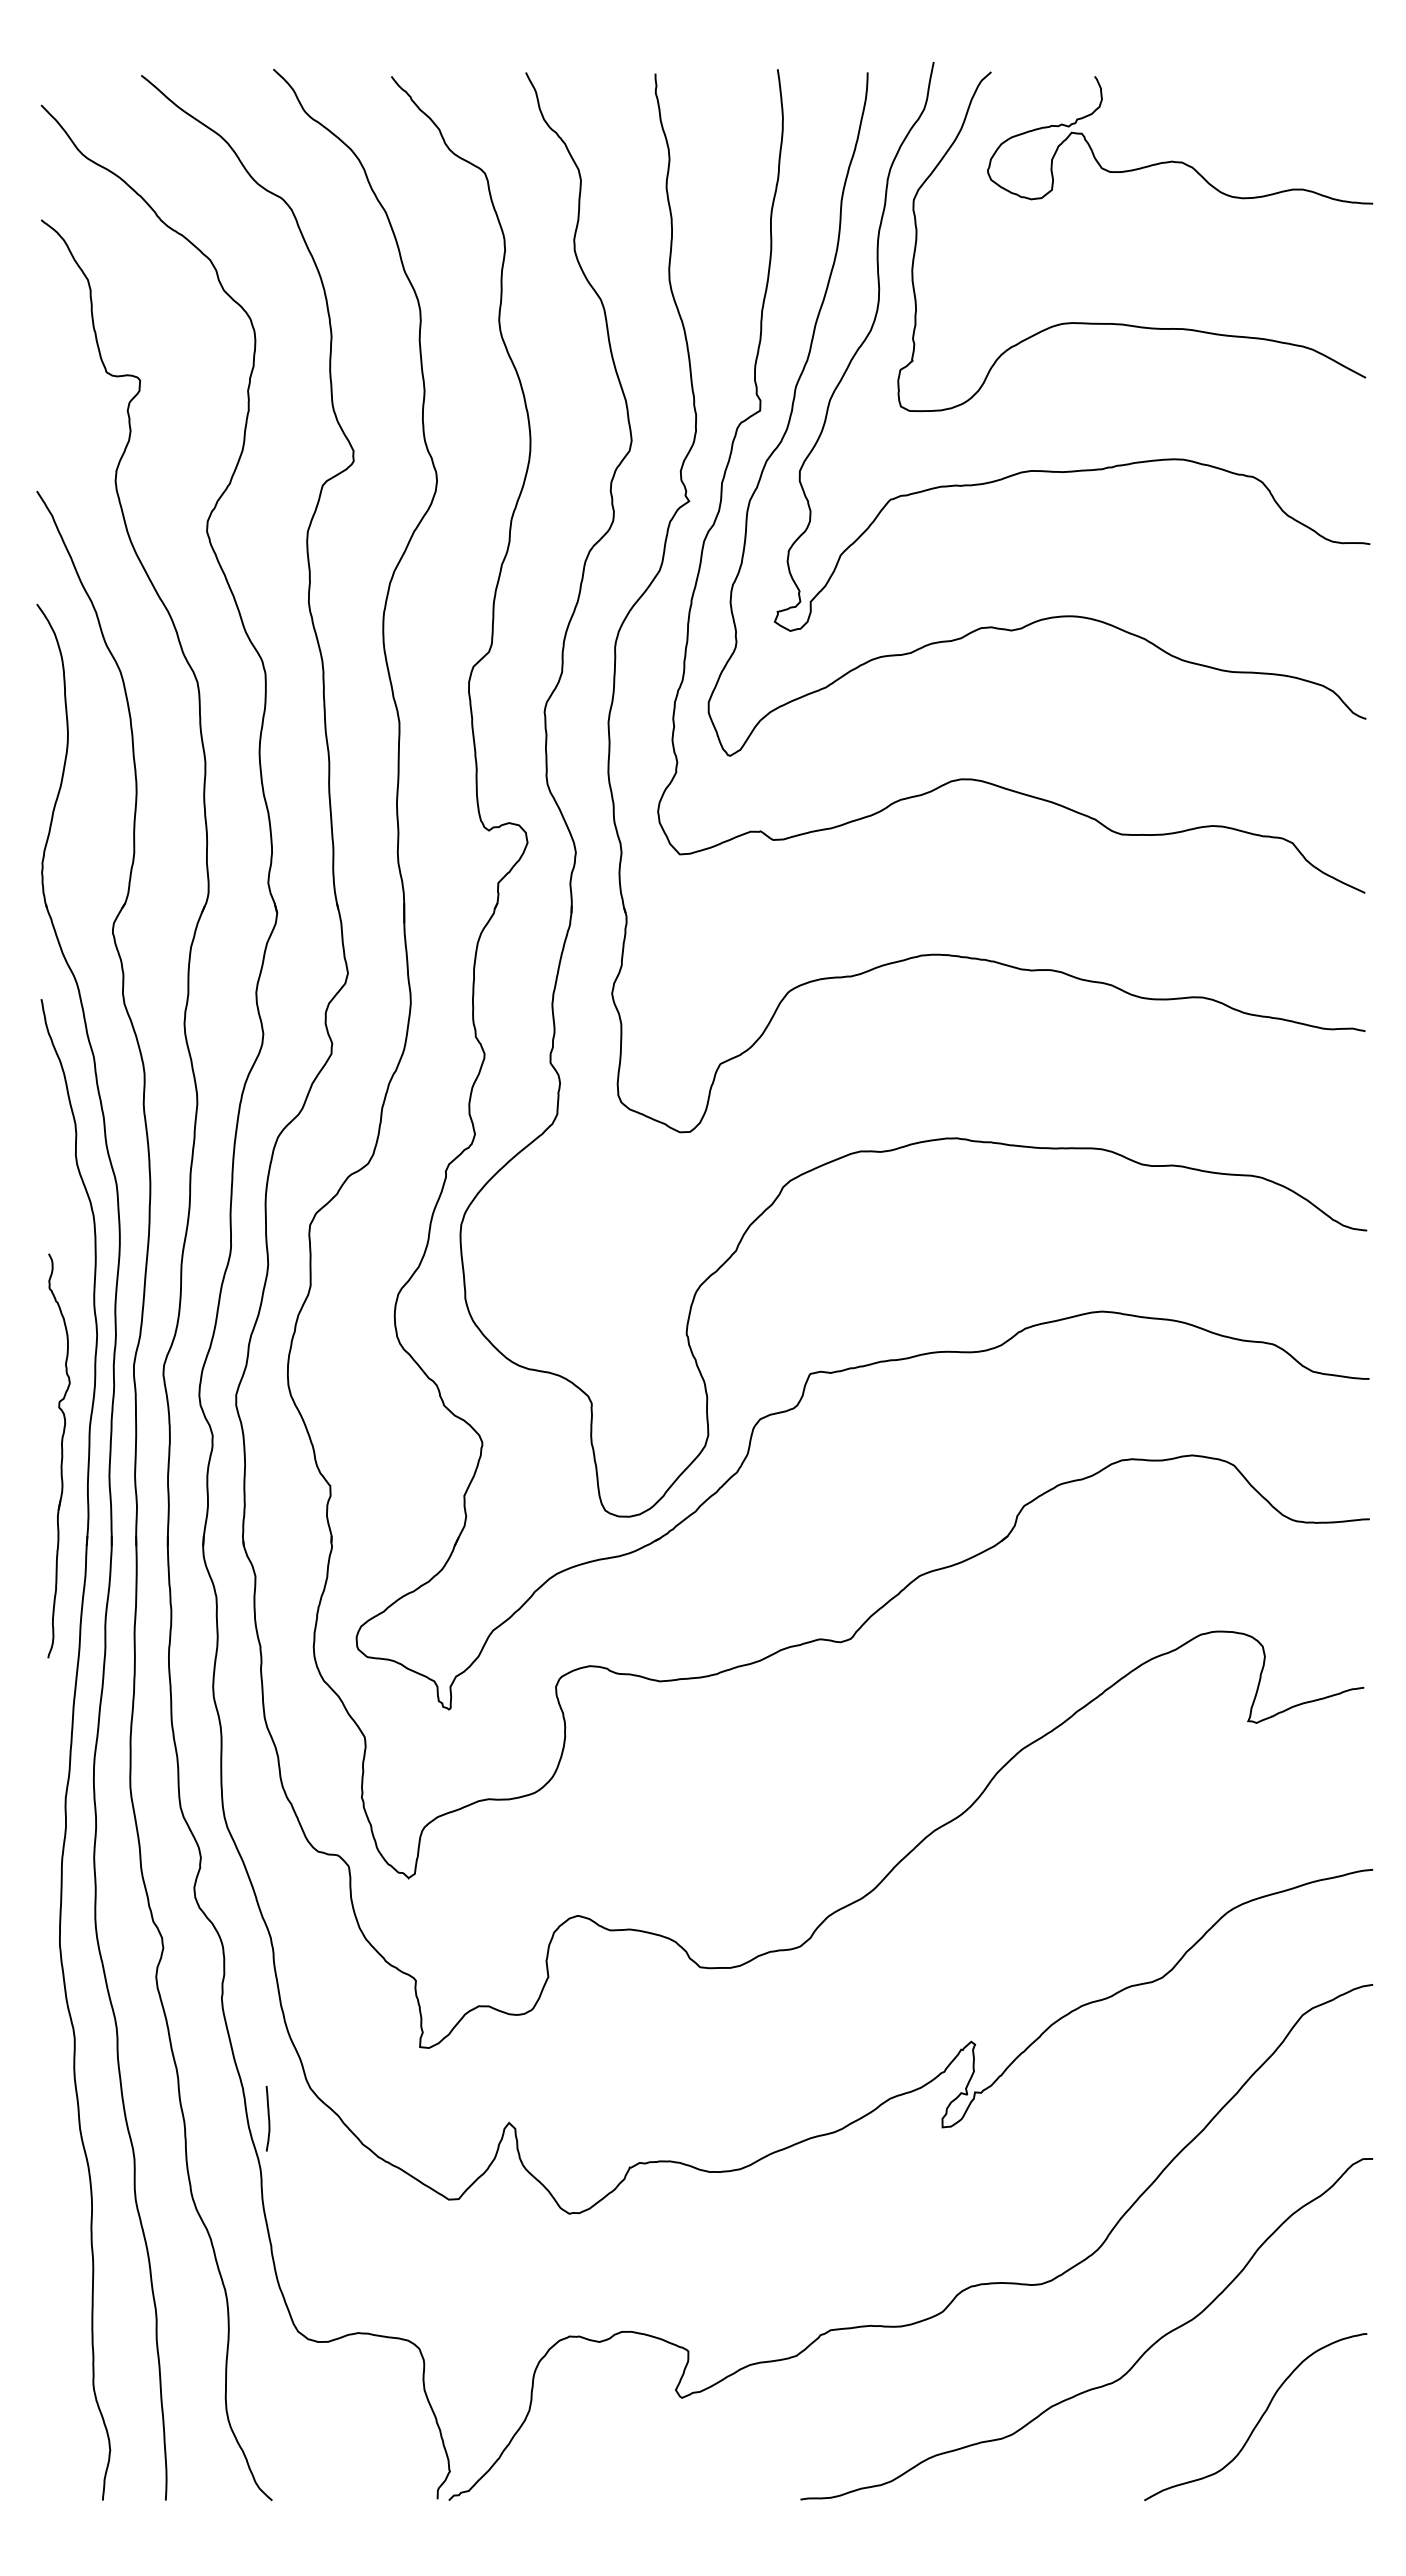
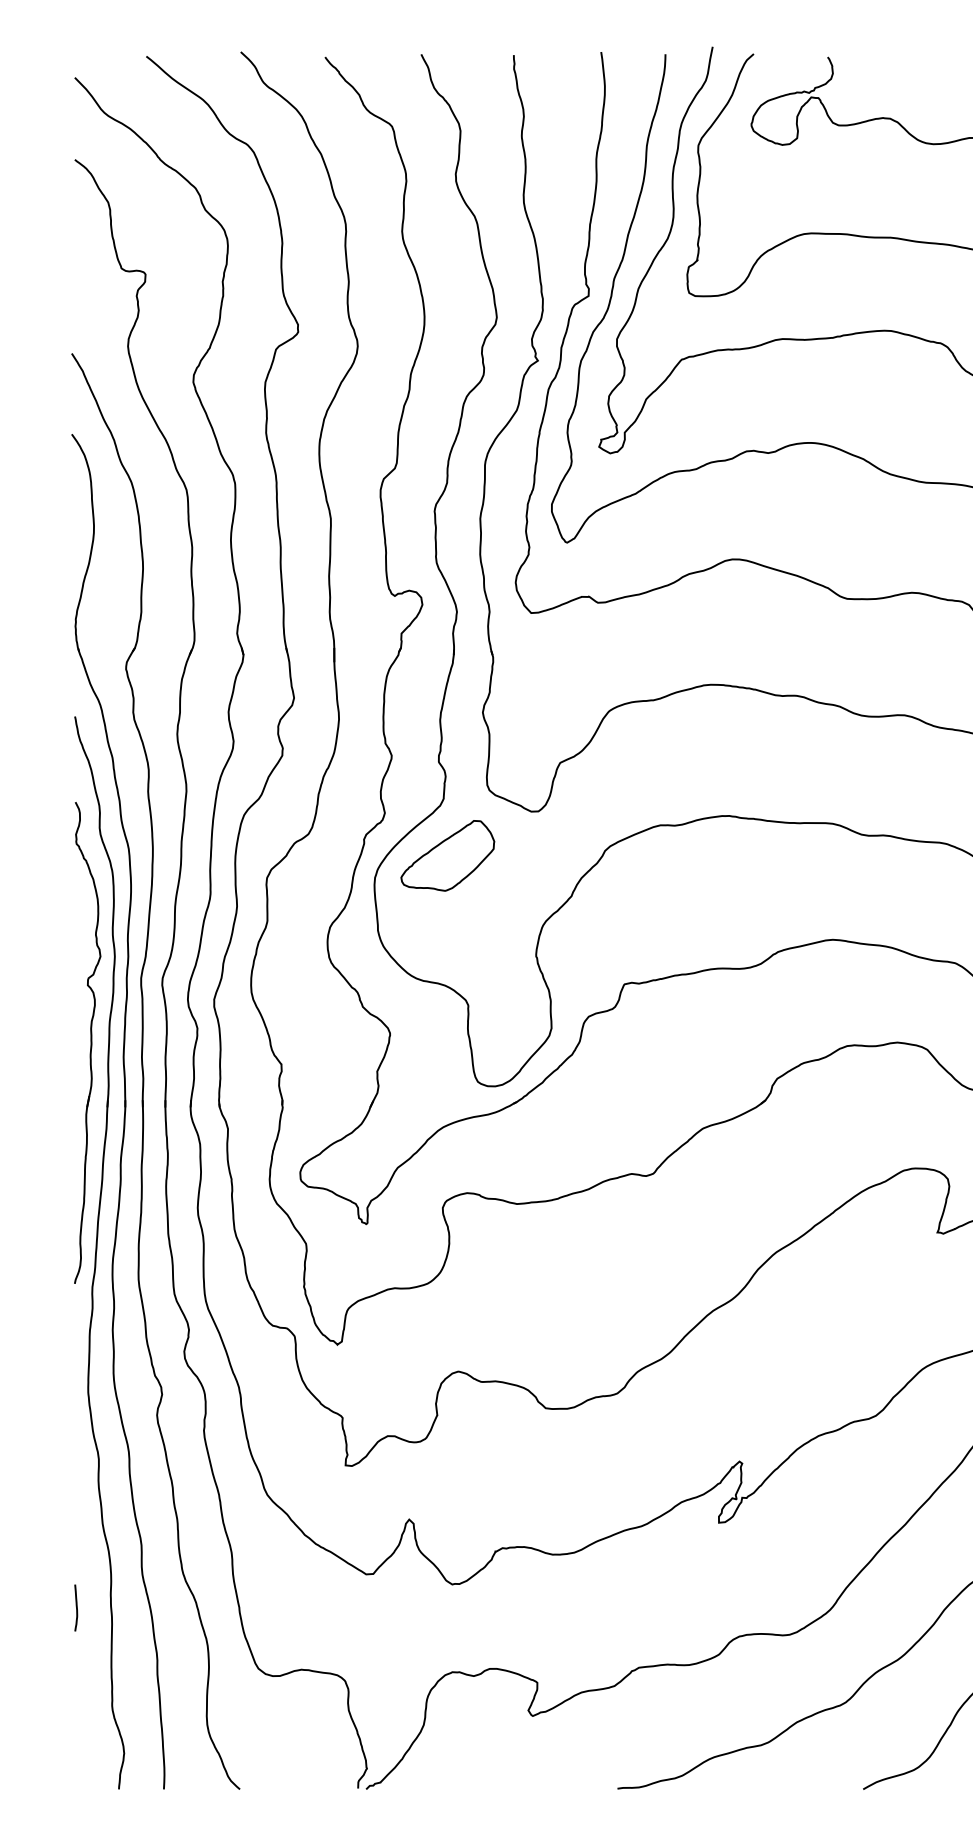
part: (563, 1193) -> (448, 855), added
part: (58, 1455) -> (87, 1042), size x1.67
curve: (268, 2118) -> (76, 1607), moved

